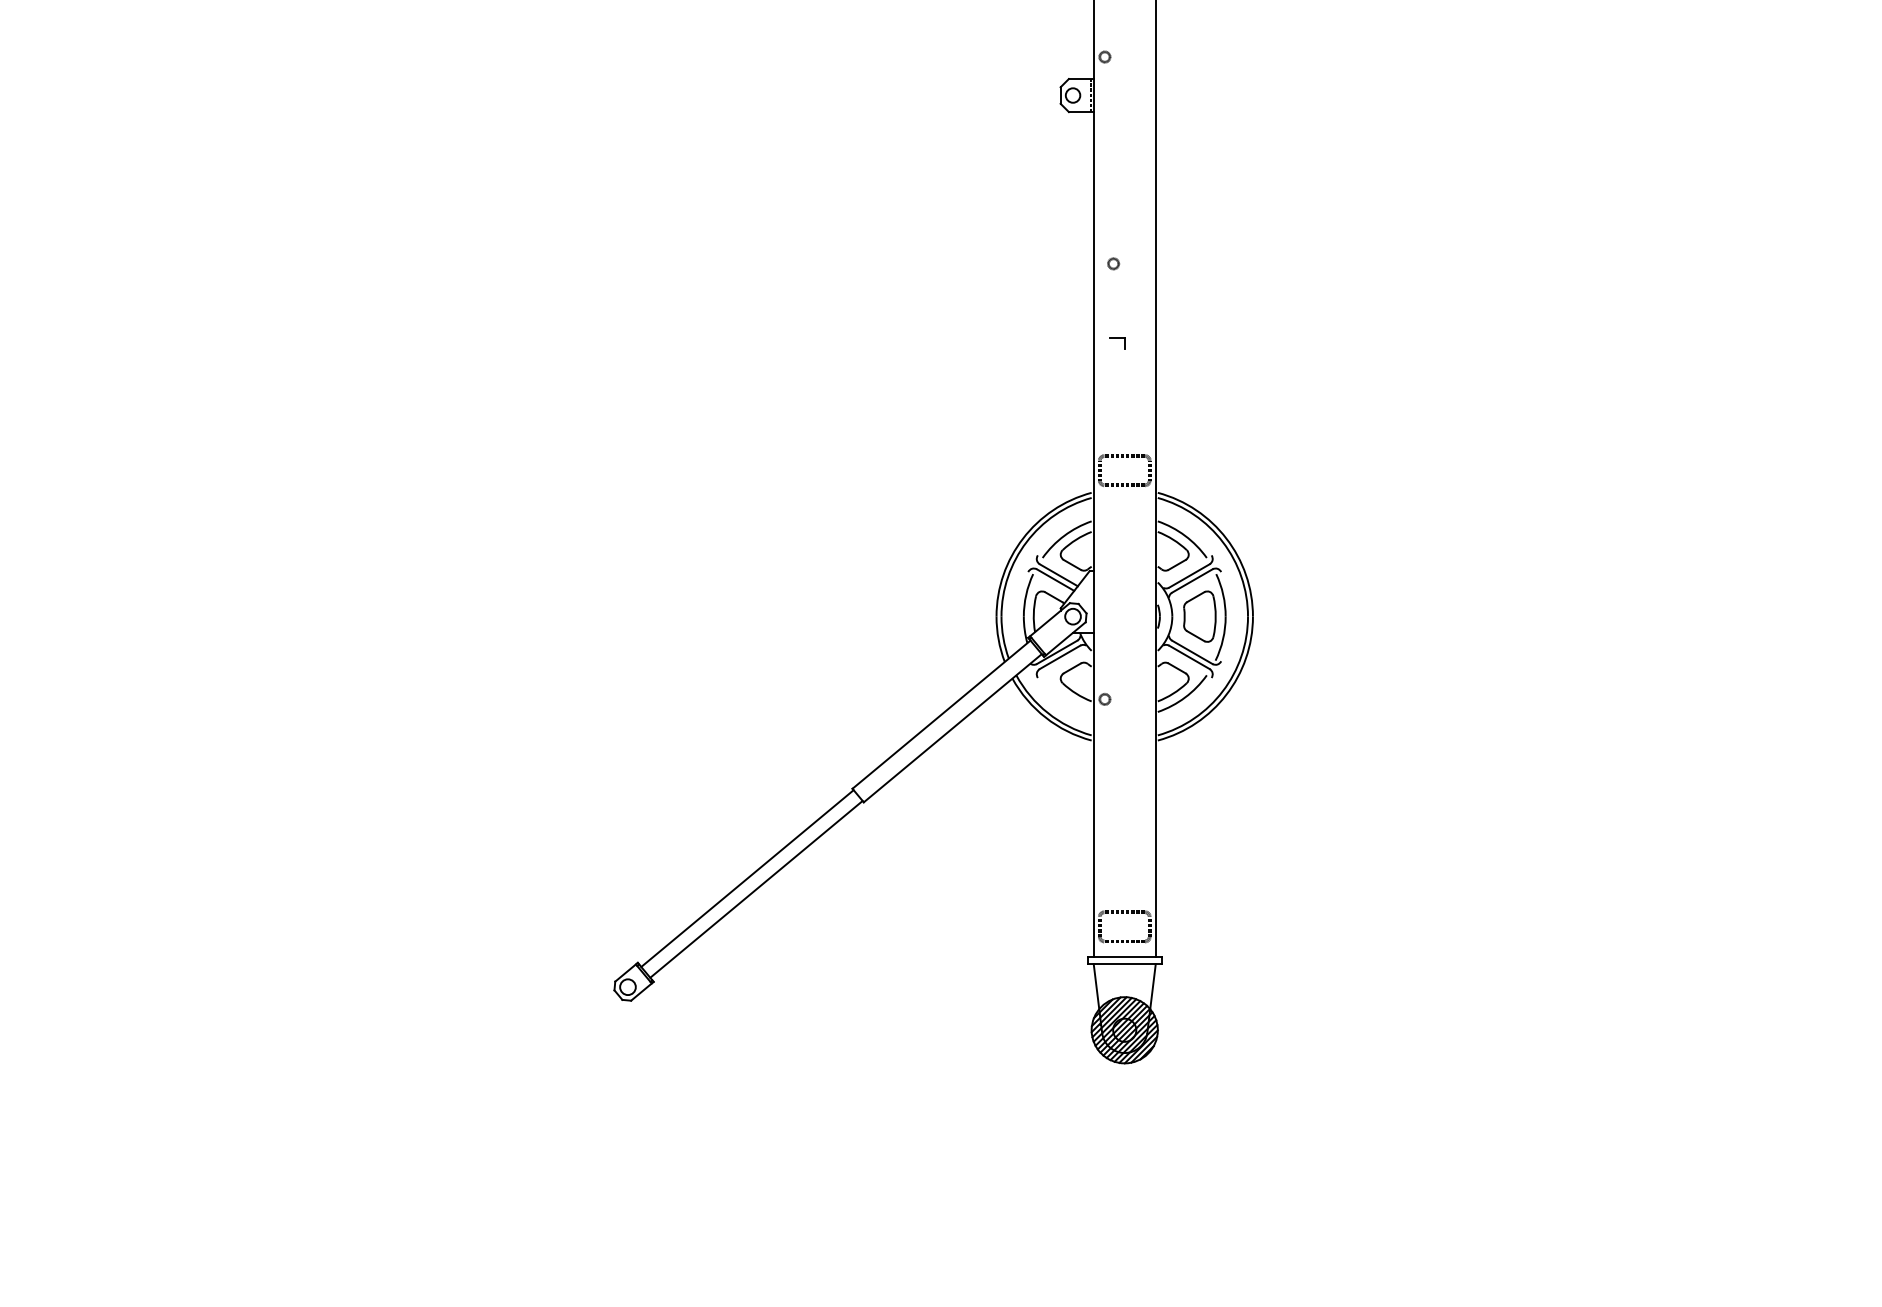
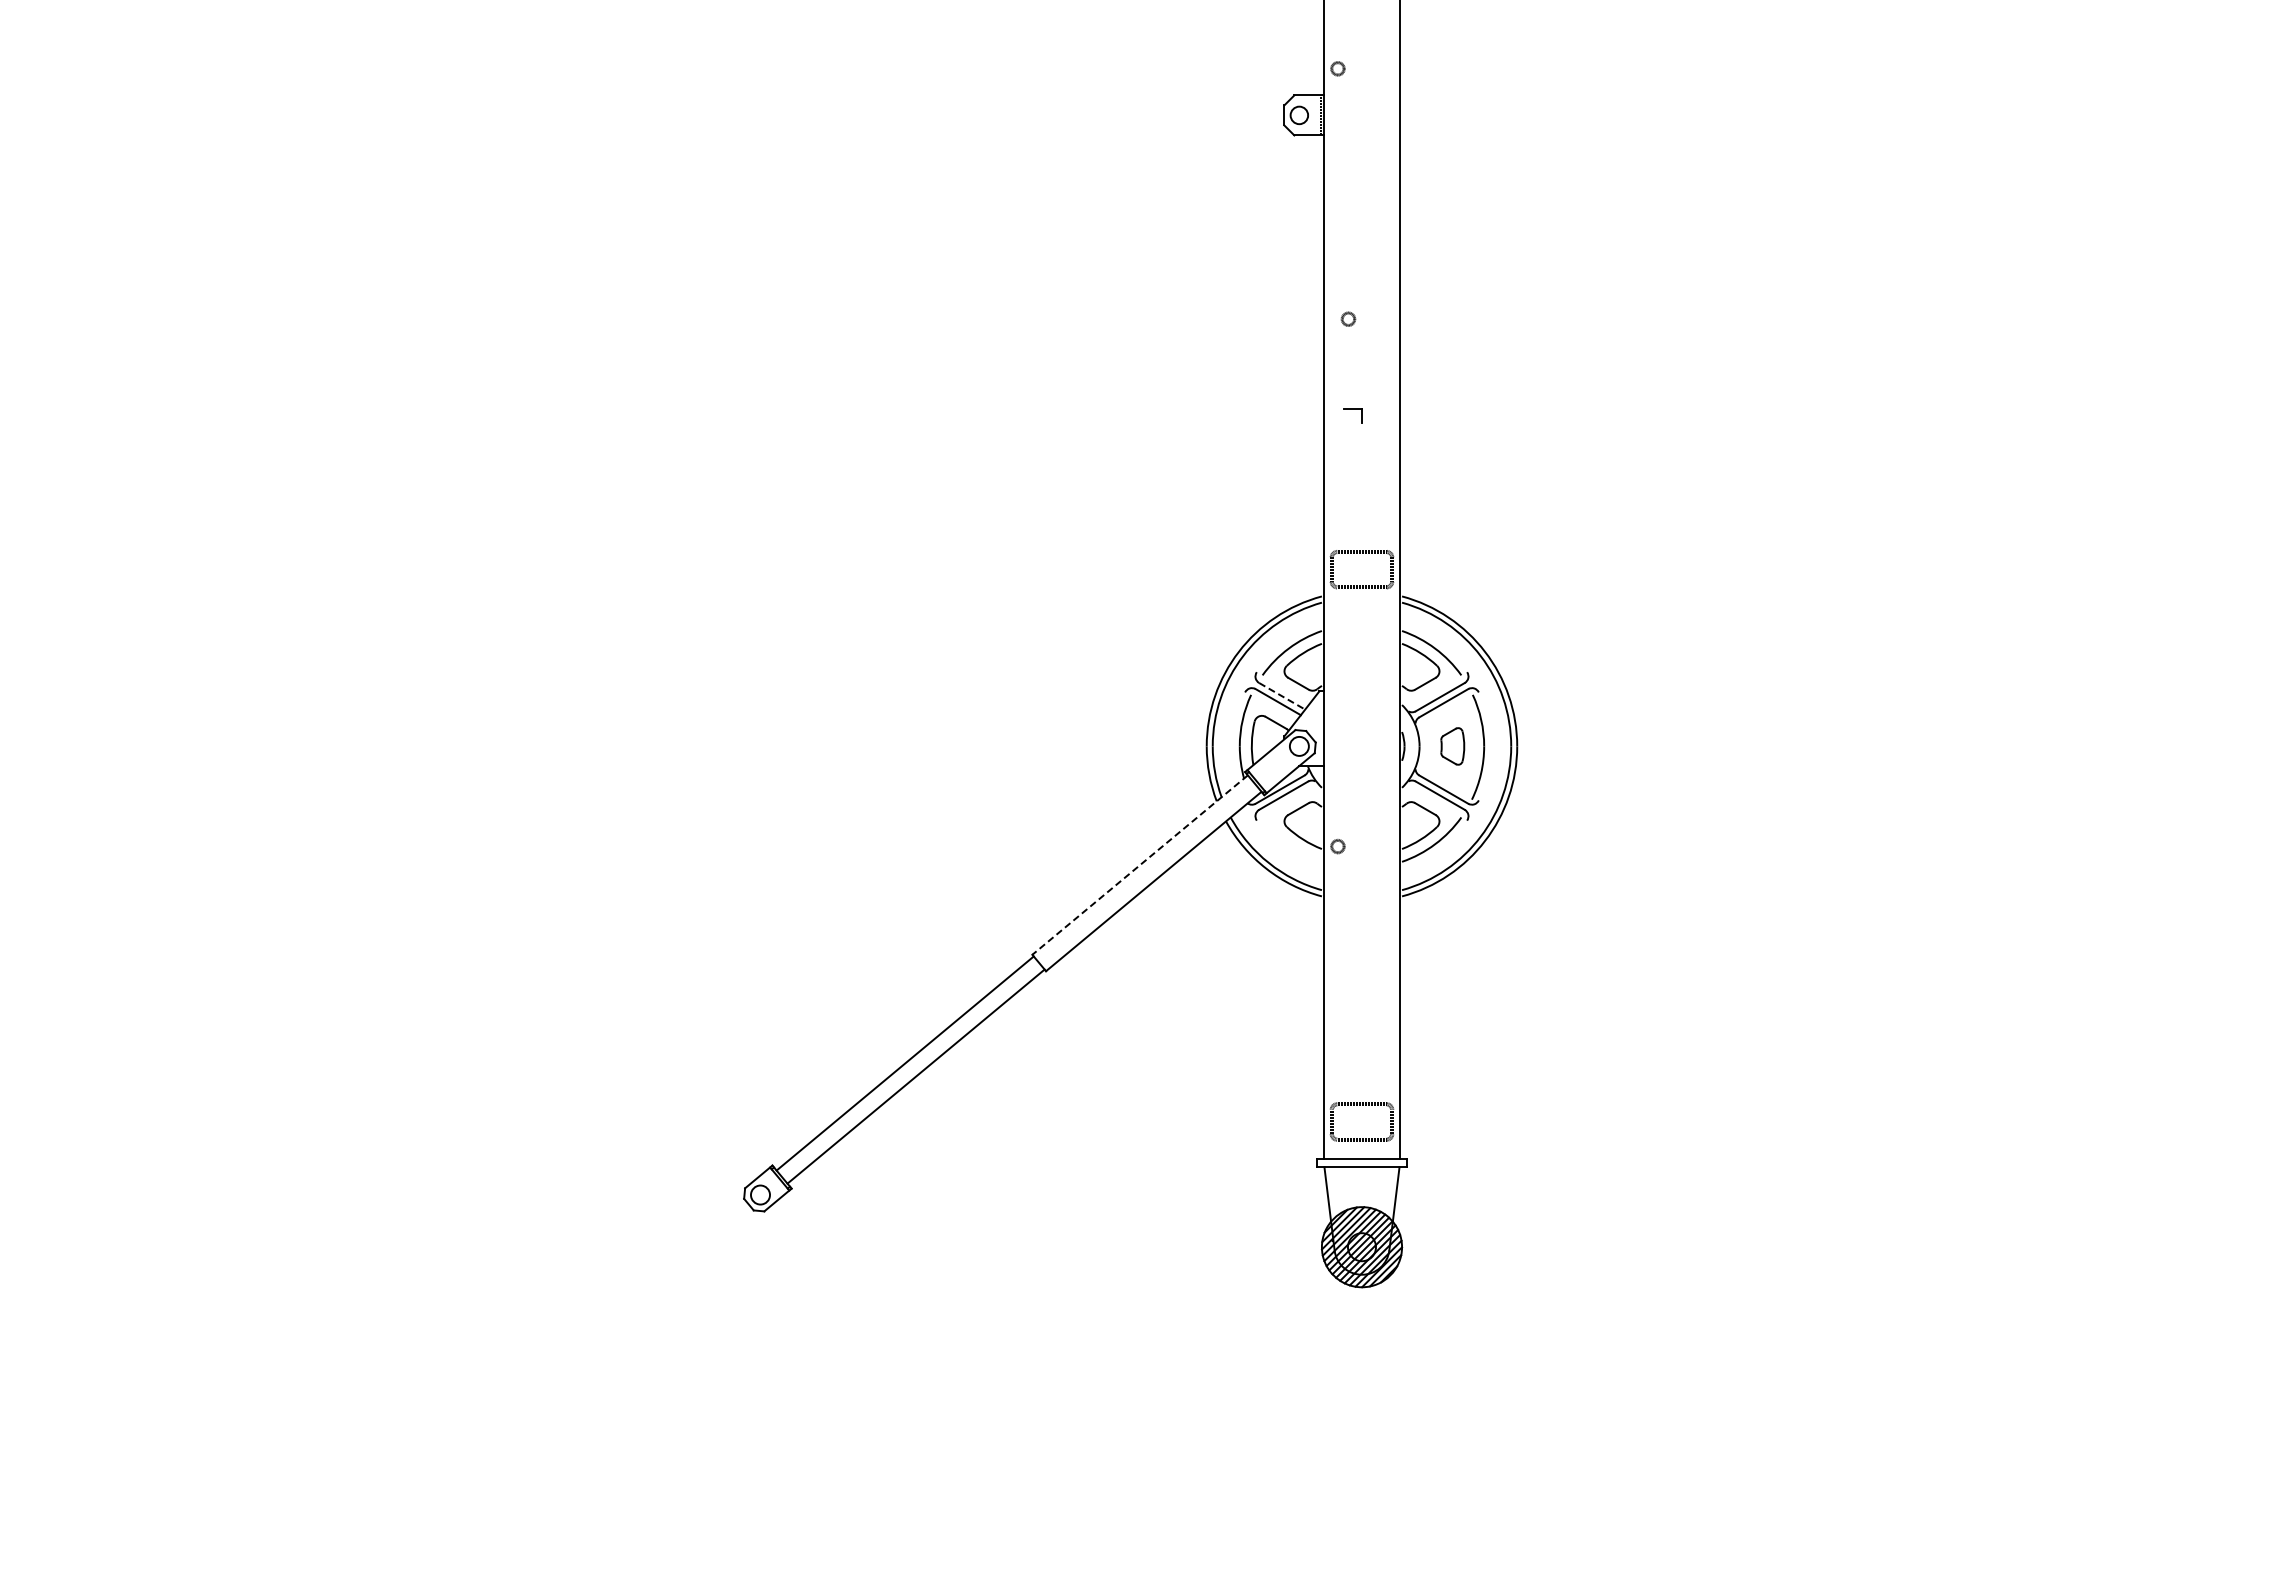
line: (1059, 575) -> (1282, 696), solid -> dashed
part: (1199, 616) -> (1452, 746), size x0.6
line: (941, 715) -> (1139, 865), solid -> dashed

